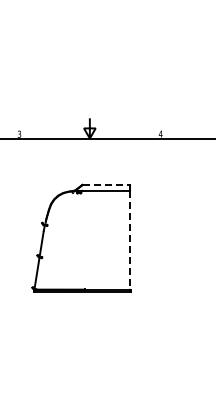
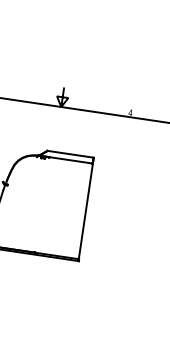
line: (106, 184) -> (70, 153), dashed -> solid
line: (130, 240) -> (86, 211), dashed -> solid

